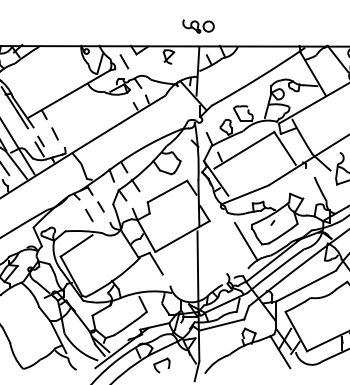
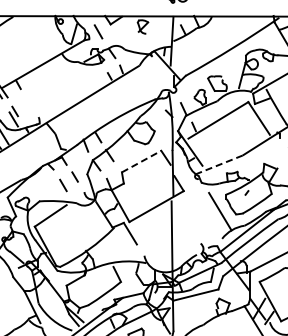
line: (54, 133) -> (28, 103), removed
line: (167, 191) -> (141, 161), solid -> dashed
line: (244, 195) -> (218, 165), solid -> dashed

